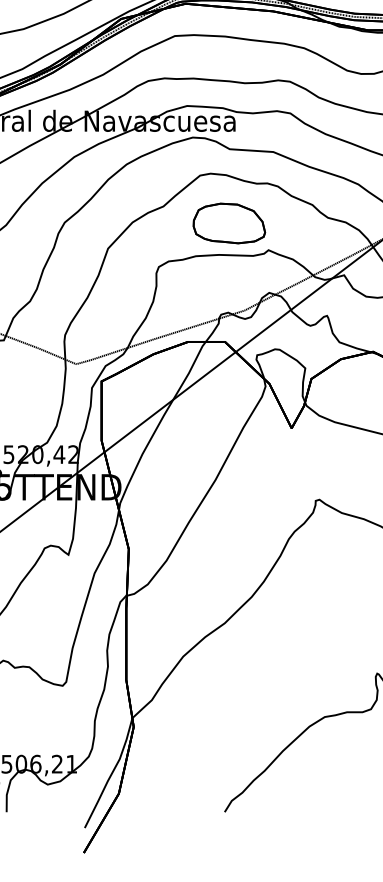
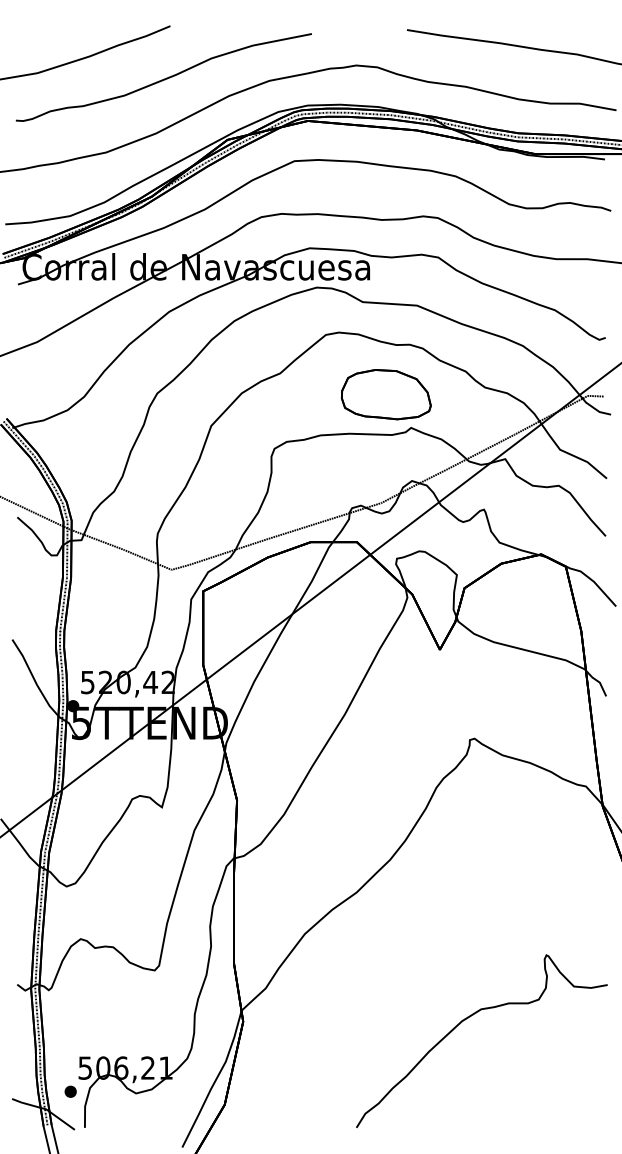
part: (228, 223) -> (385, 394), moved

